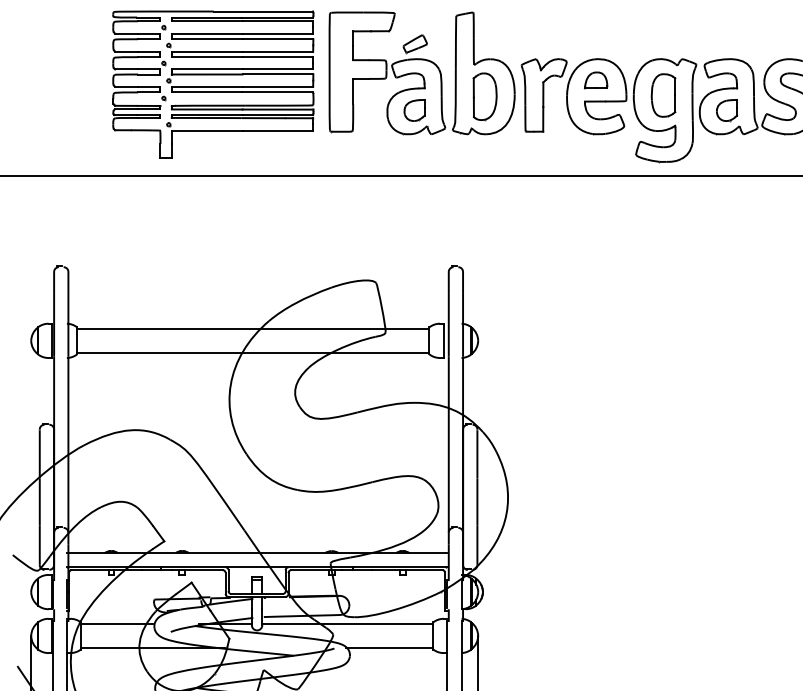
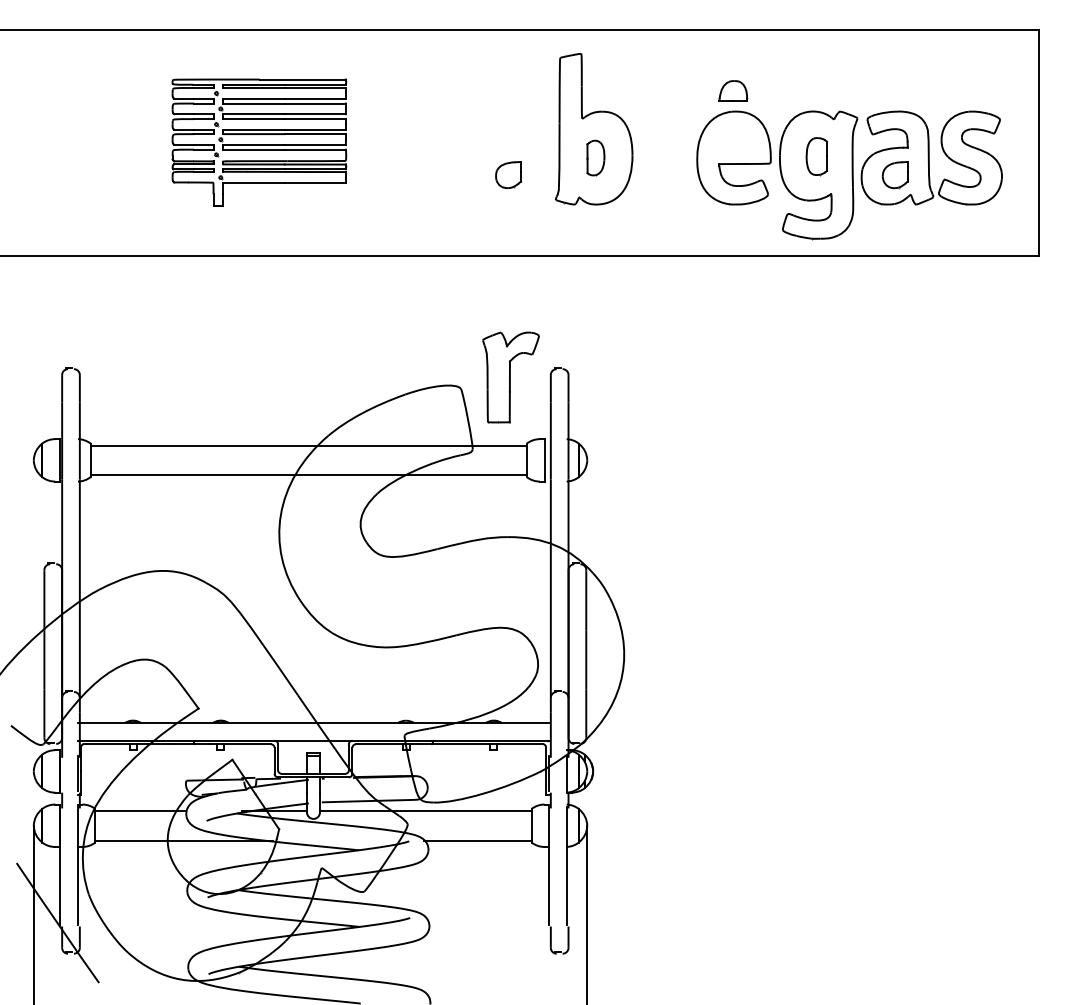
part: (387, 72) -> (474, 128), removed
part: (596, 80) -> (733, 90), moved
part: (213, 84) -> (259, 142), size x0.7
part: (543, 95) -> (510, 377), moved
part: (663, 95) -> (816, 156), size x0.7
part: (484, 96) -> (595, 157), size x0.6

